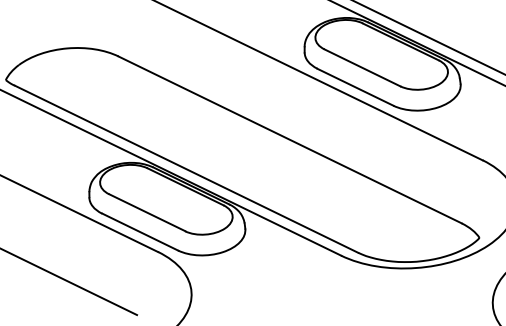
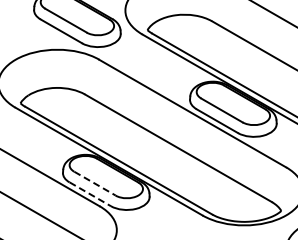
line: (148, 212) -> (95, 183), solid -> dashed
line: (140, 232) -> (90, 194), solid -> dashed

